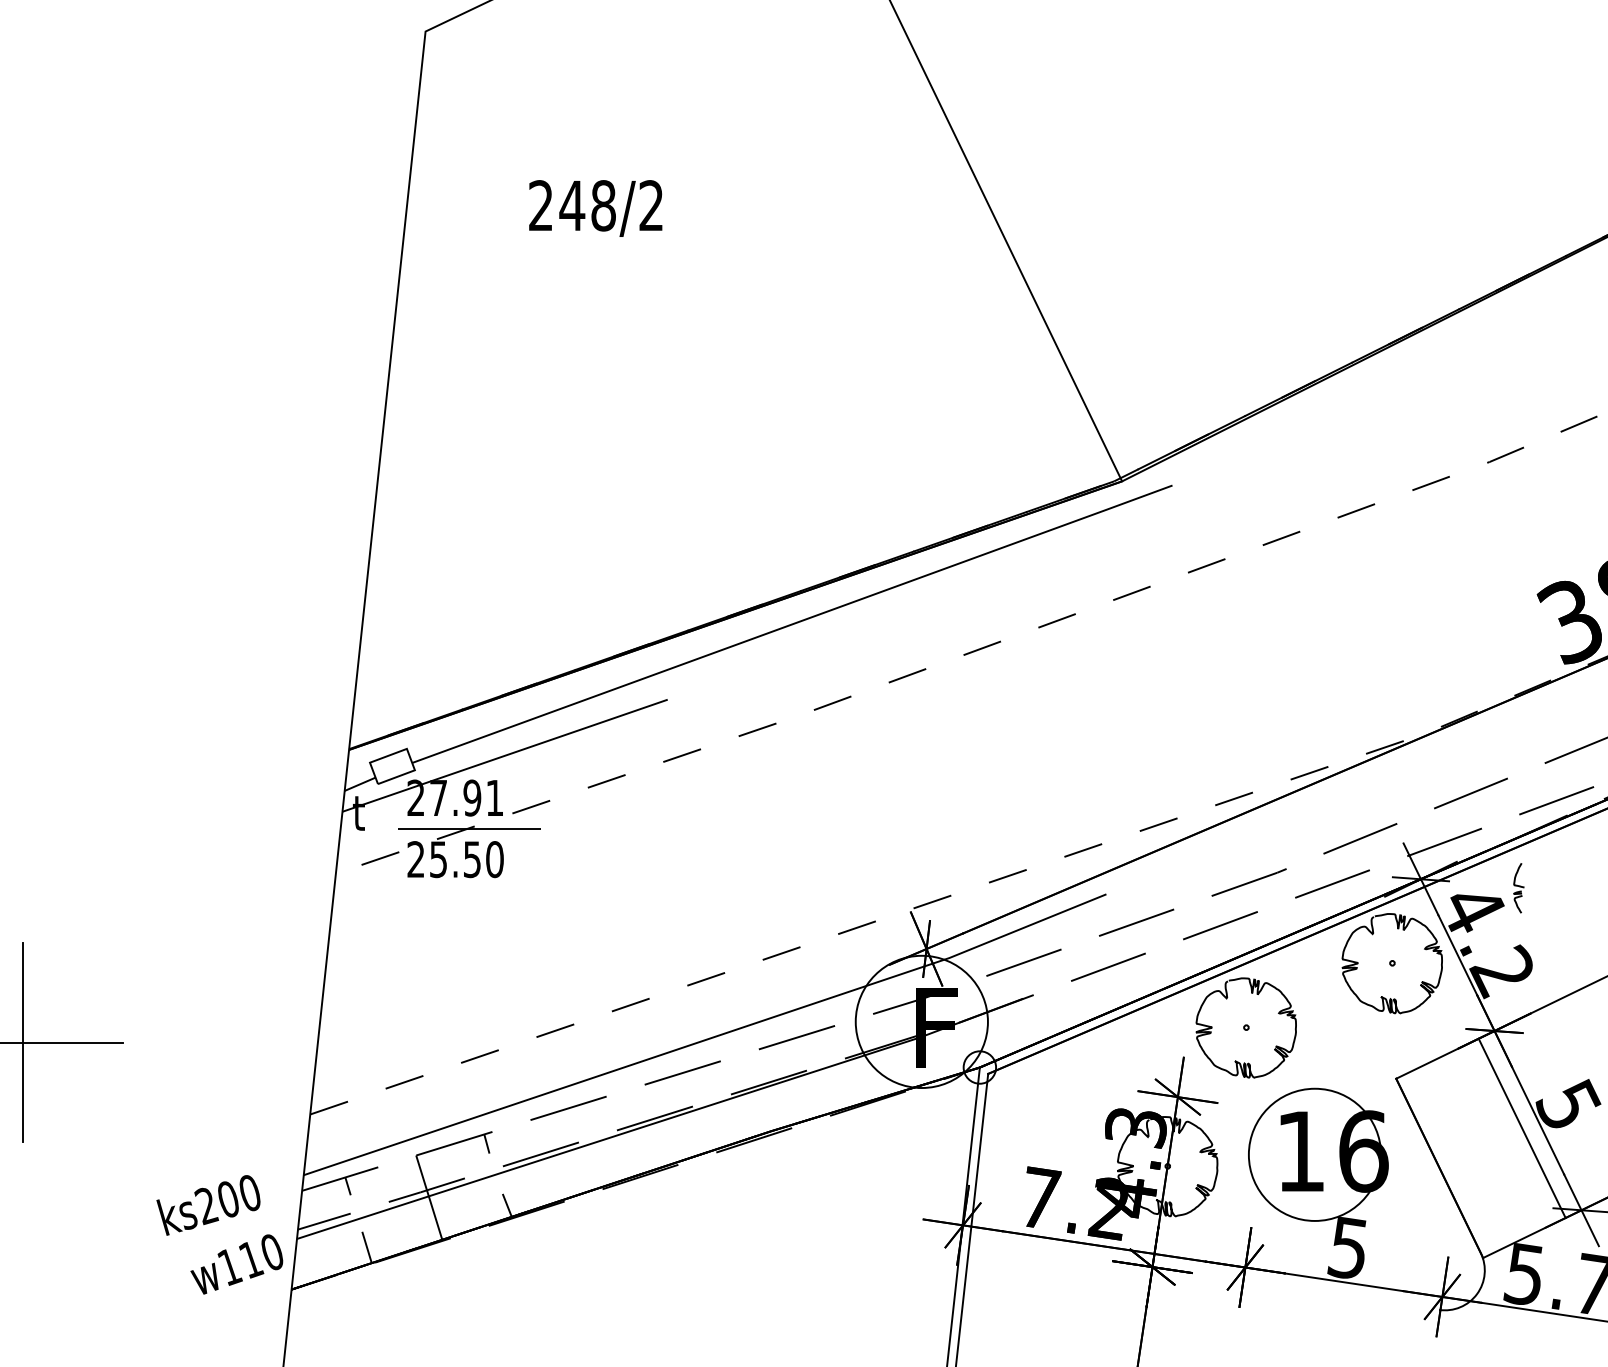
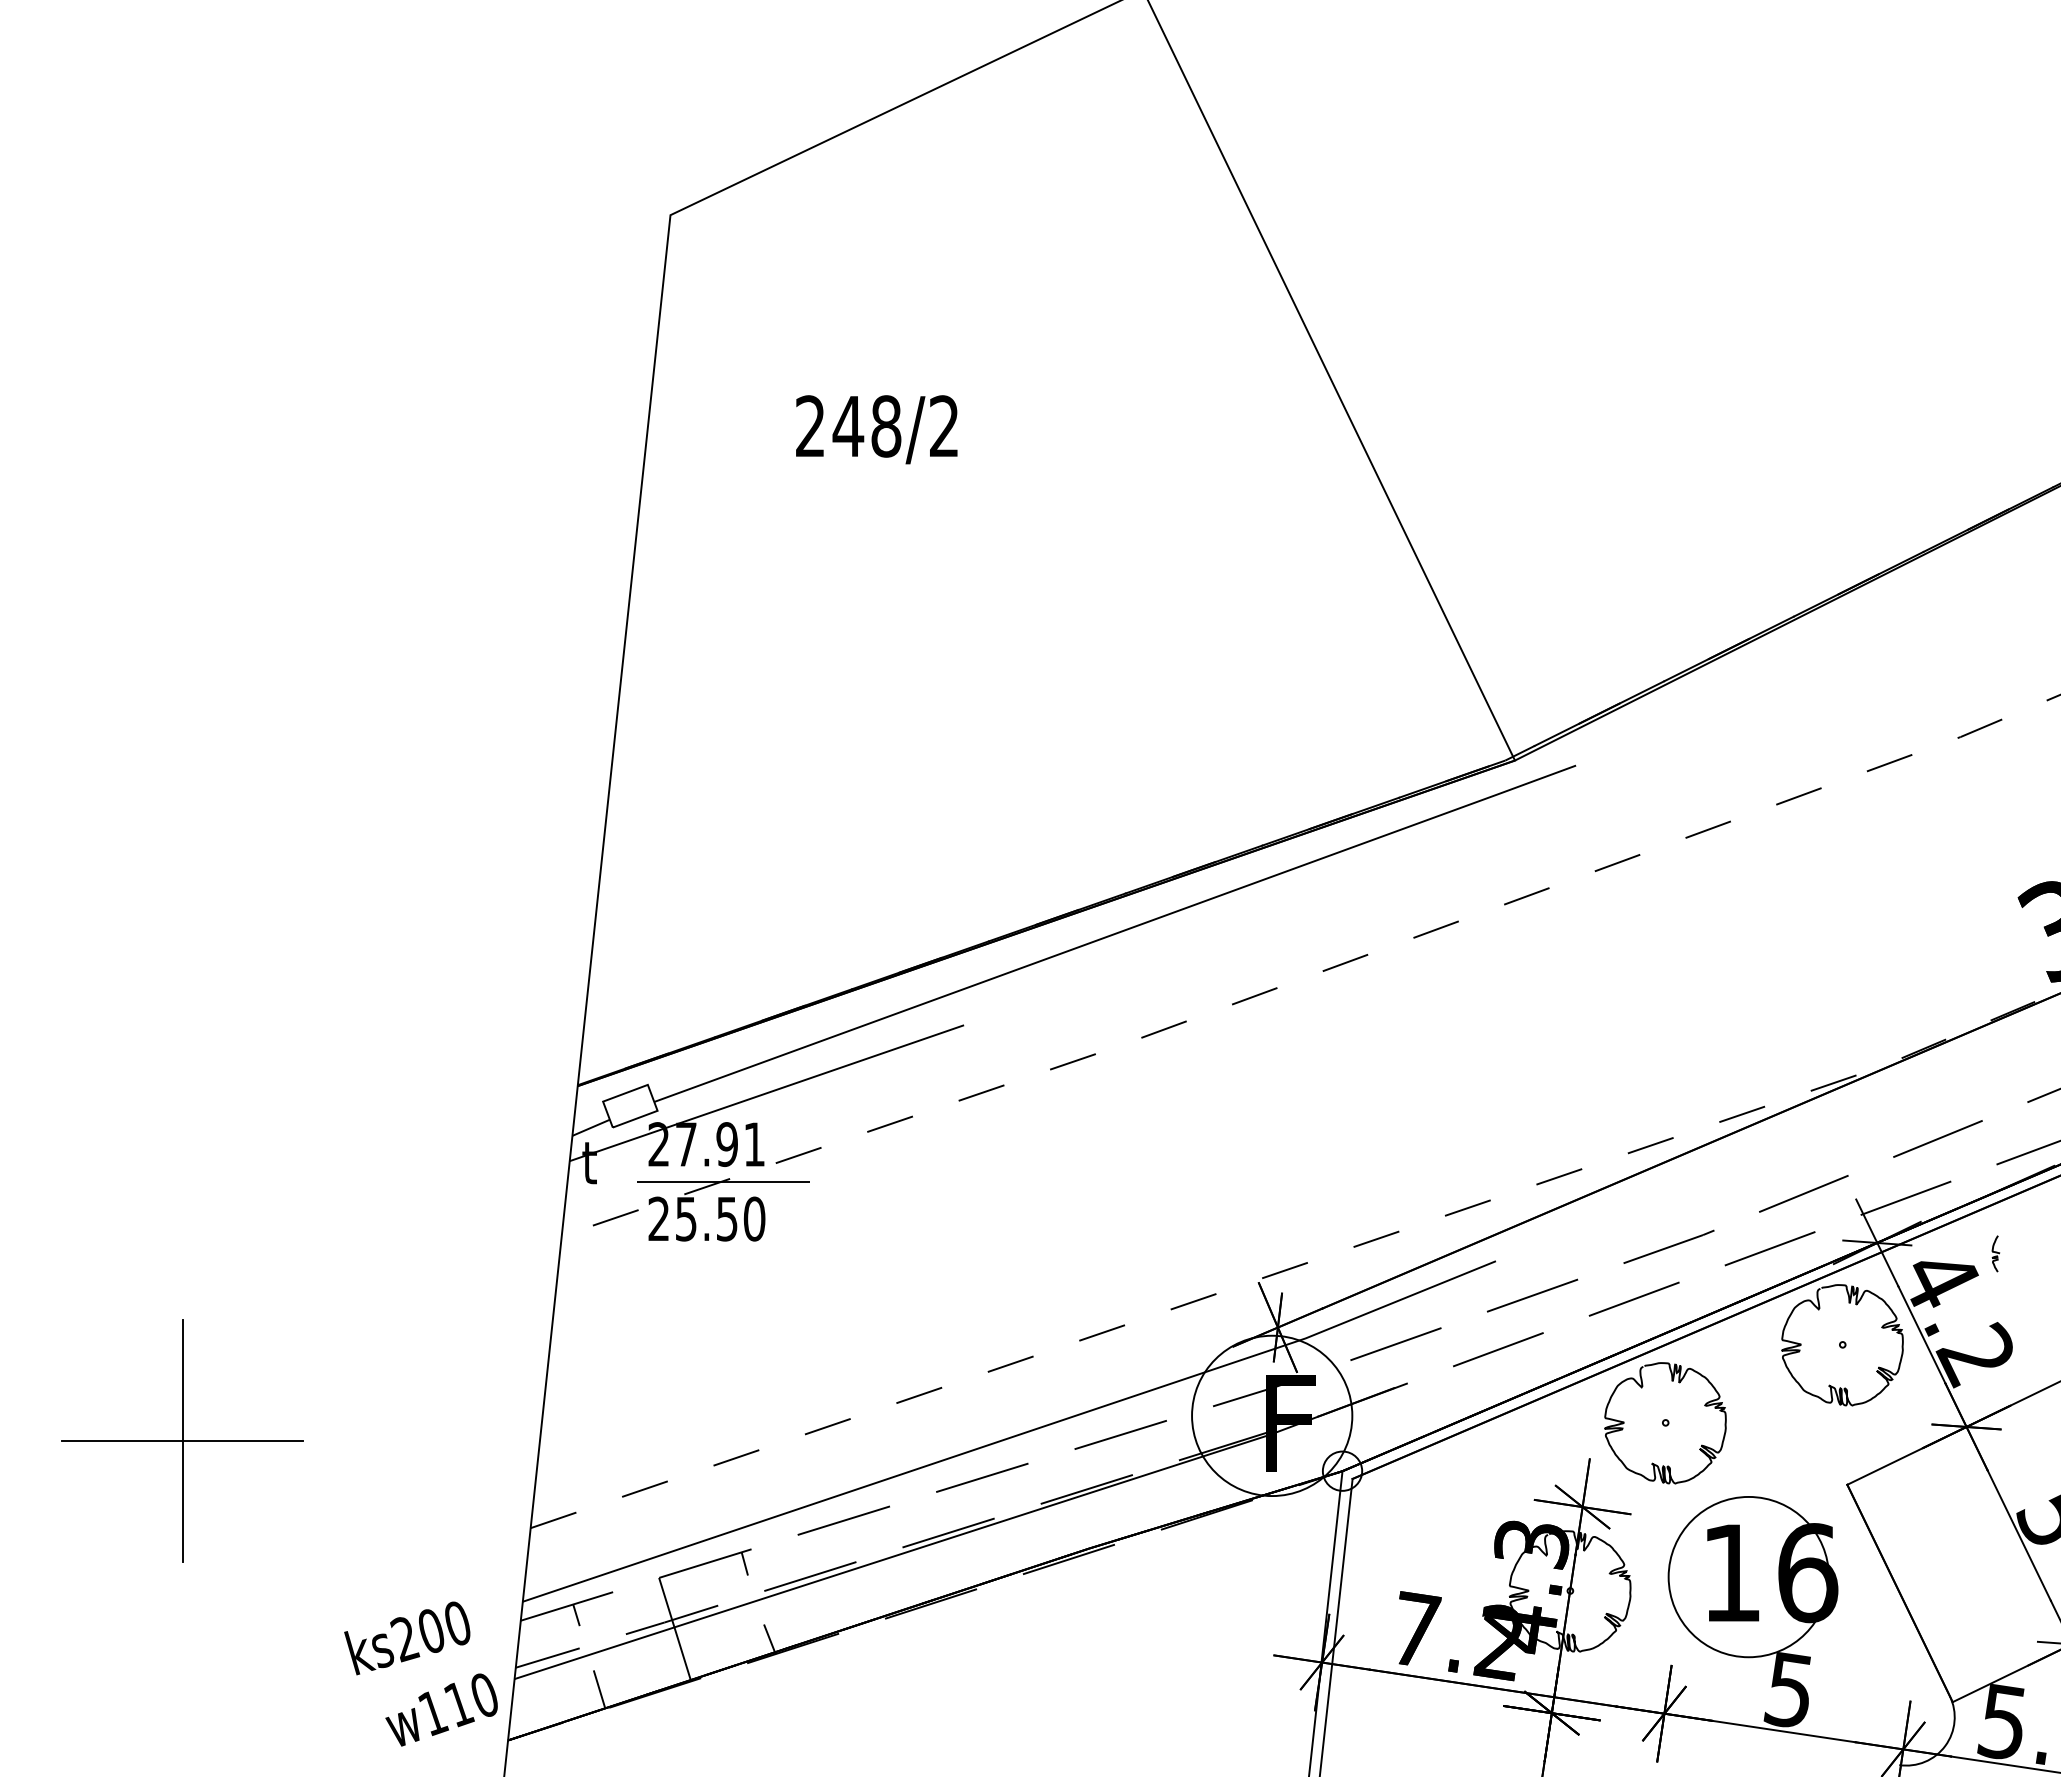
part: (1518, 887) -> (1995, 1253), size x0.6
line: (1521, 1127) -> (1999, 1544), removed

